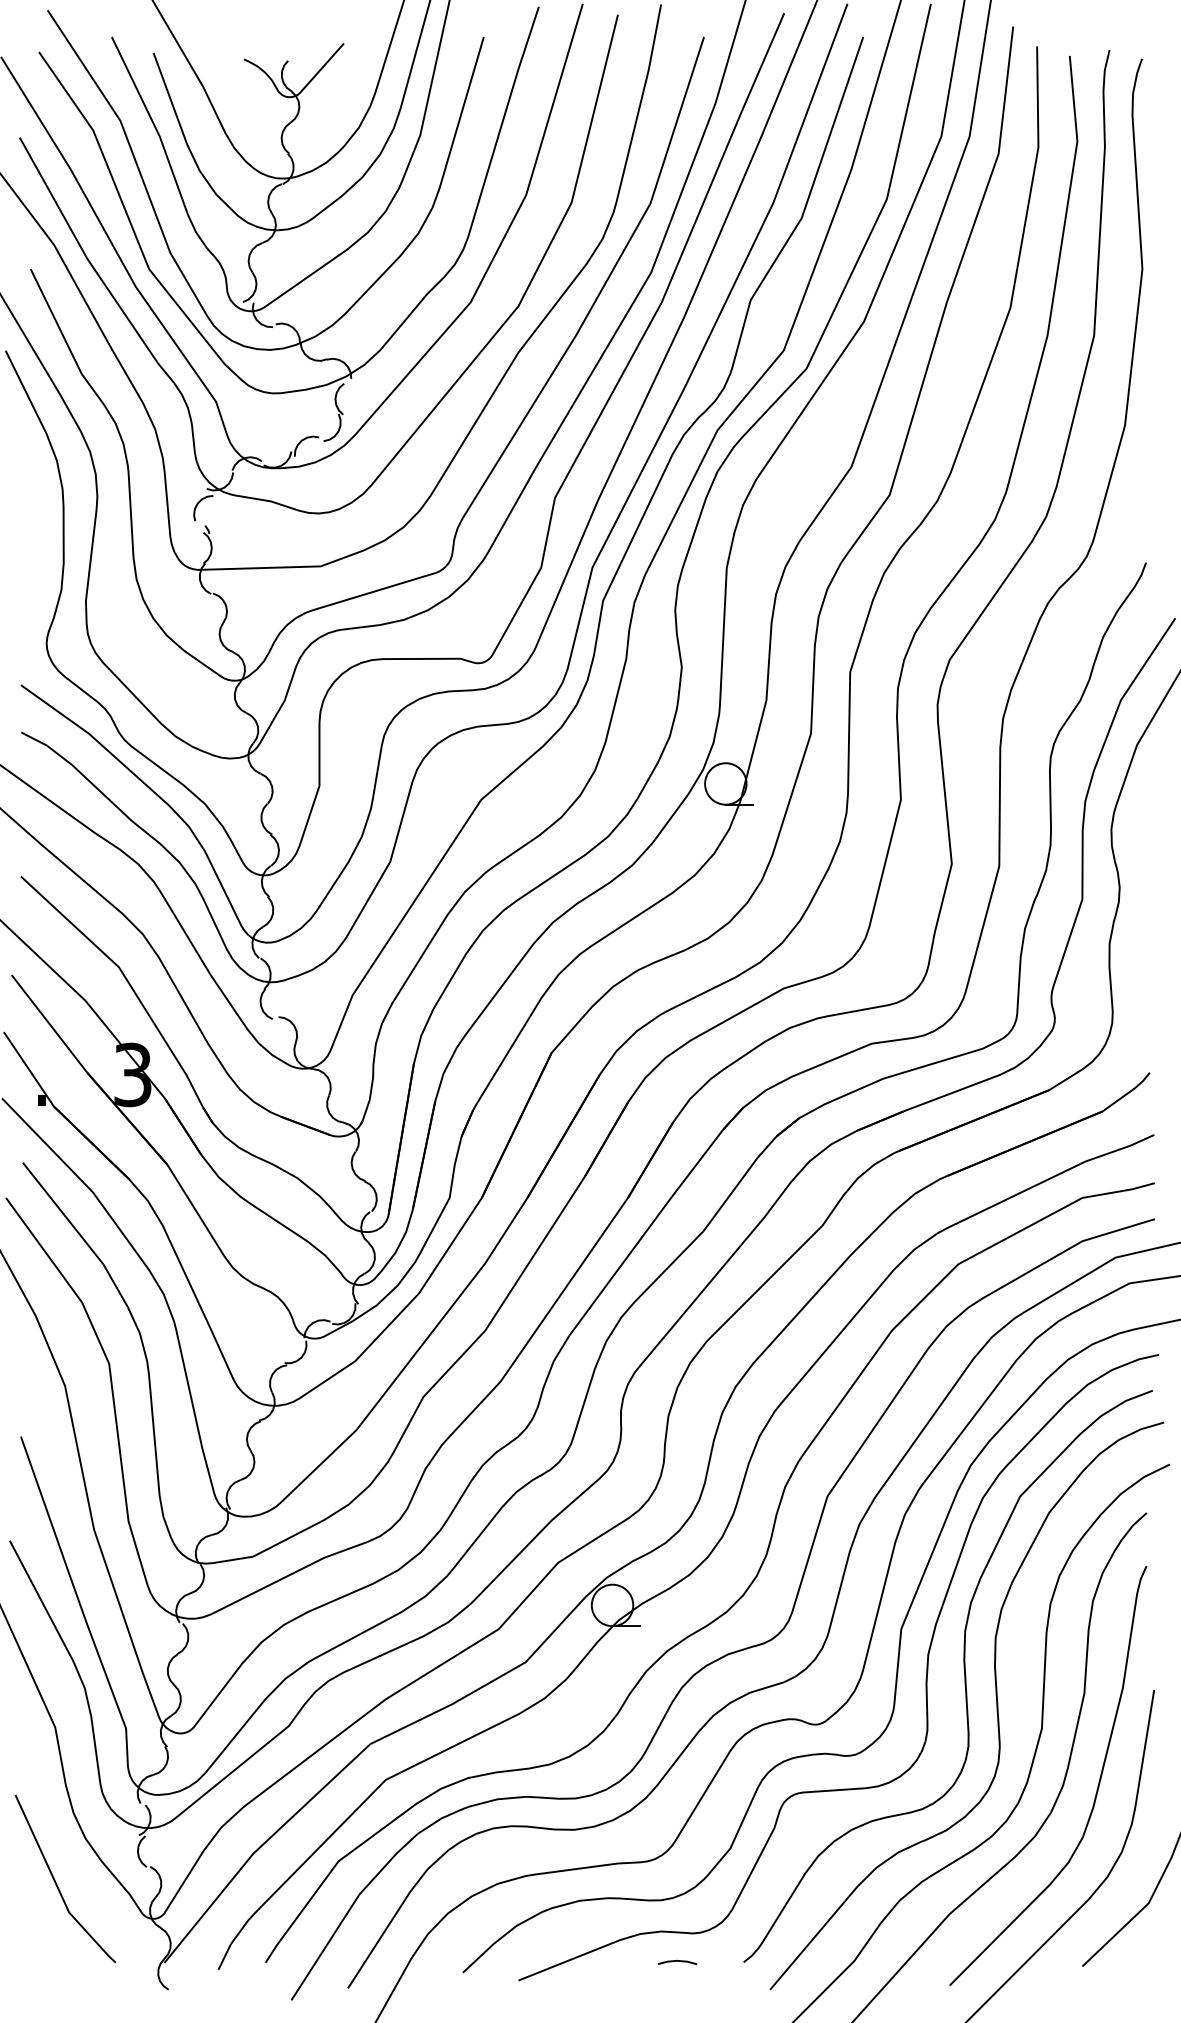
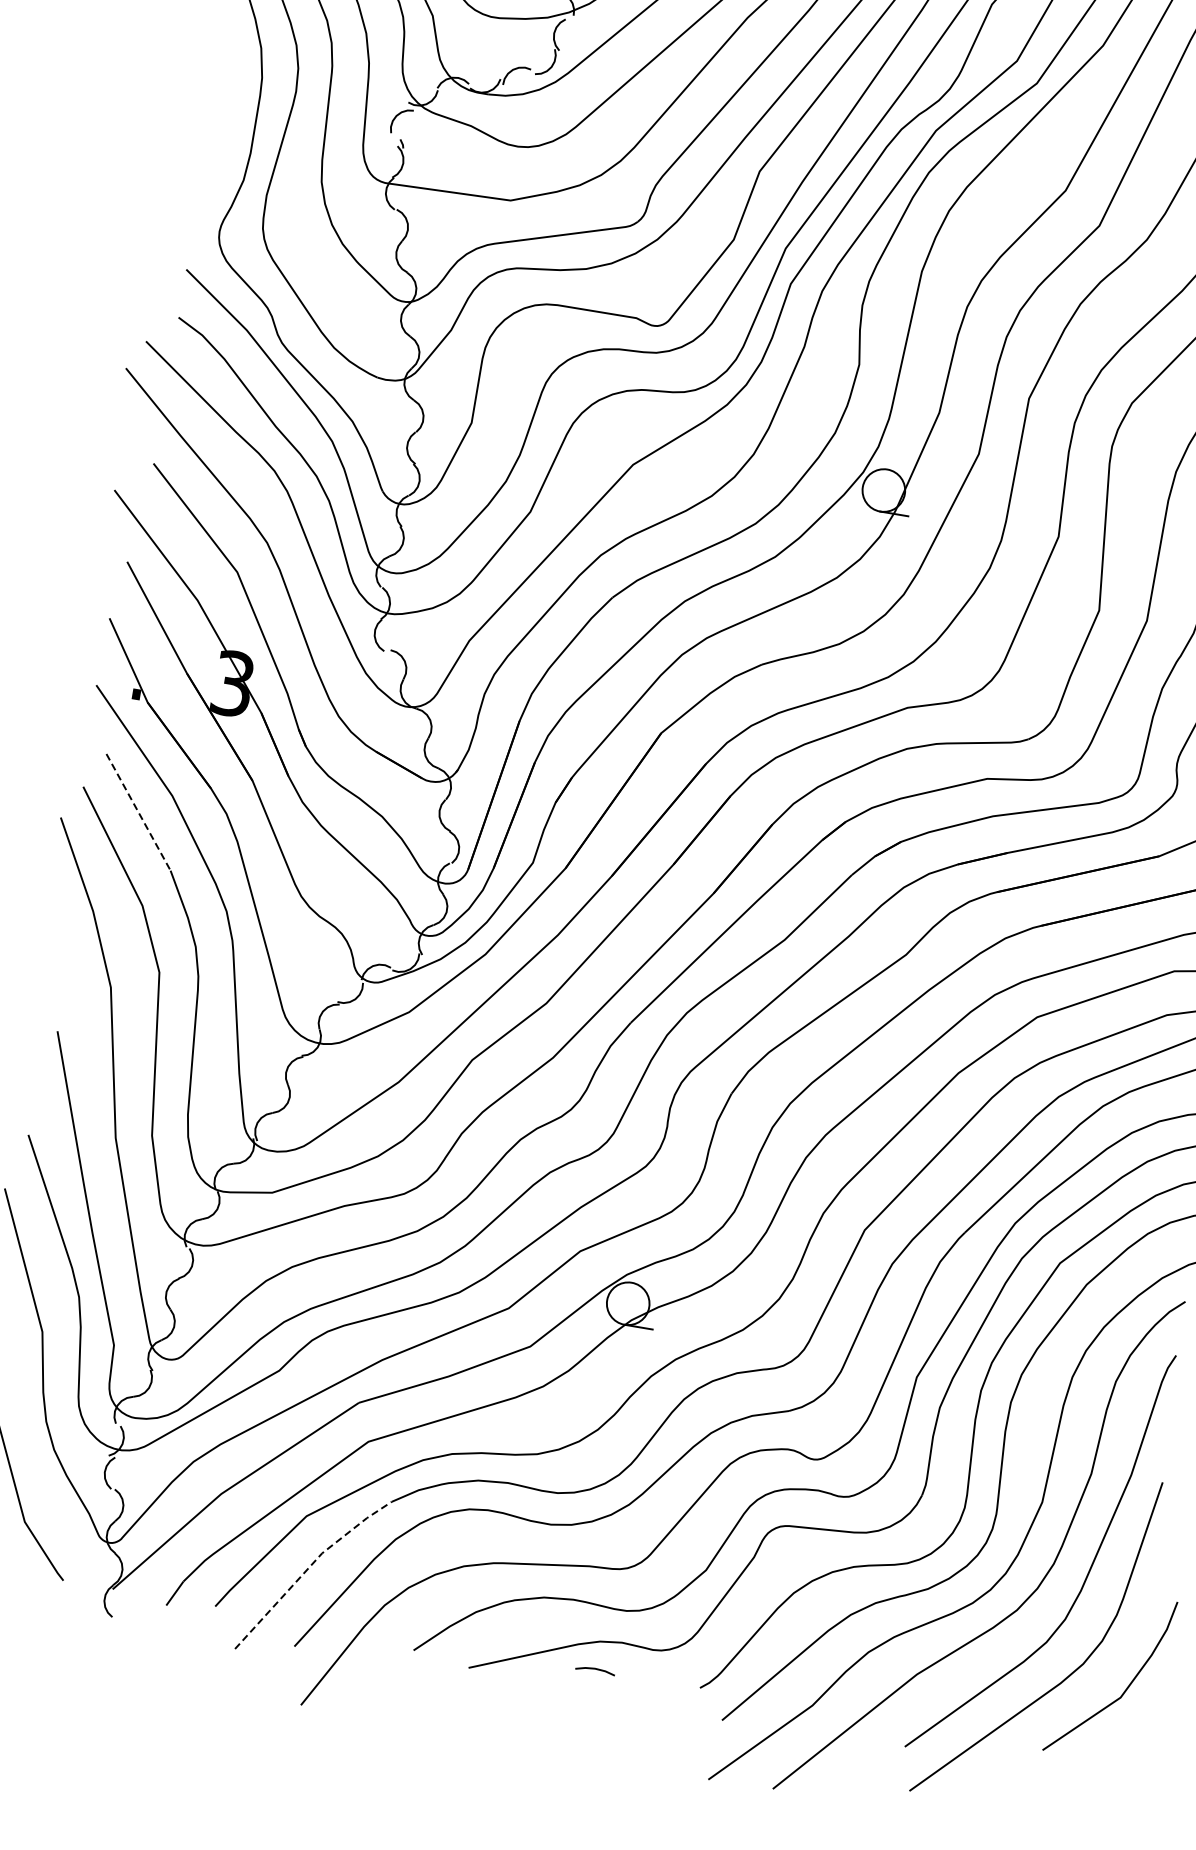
line: (63, 1213) -> (138, 812), solid -> dashed
line: (349, 1910) -> (309, 1567), solid -> dashed
curve: (677, 1961) -> (595, 1669), moved

